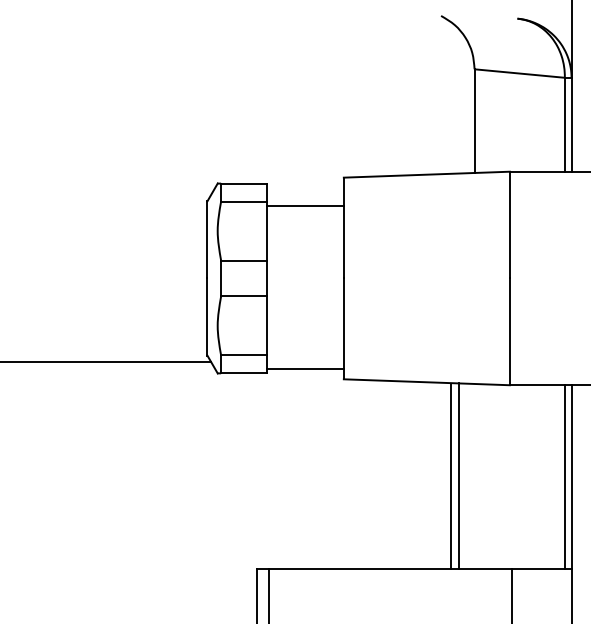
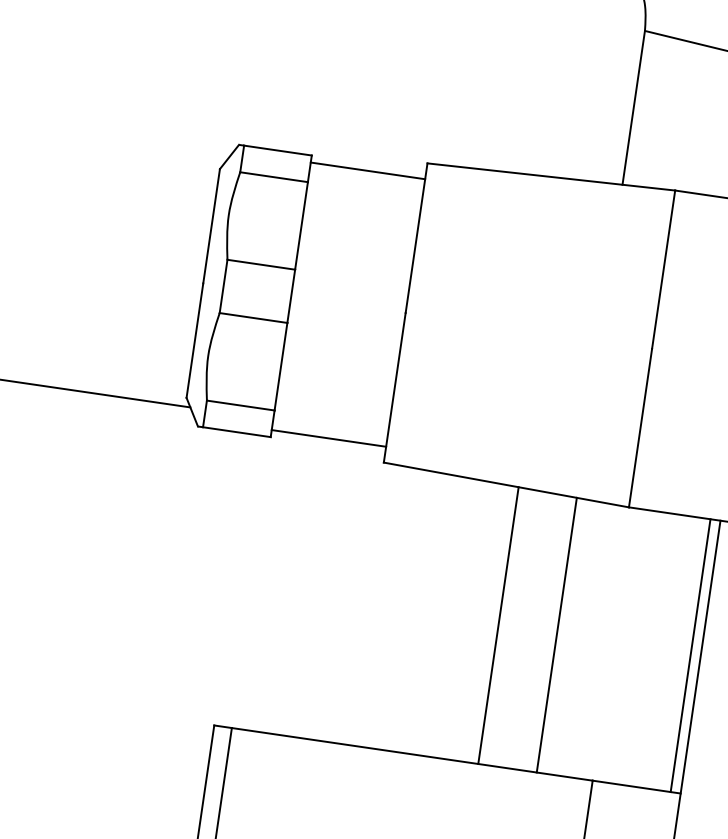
line: (304, 206) -> (366, 170), moved
line: (459, 475) -> (499, 625), moved
line: (450, 476) -> (556, 635), moved

